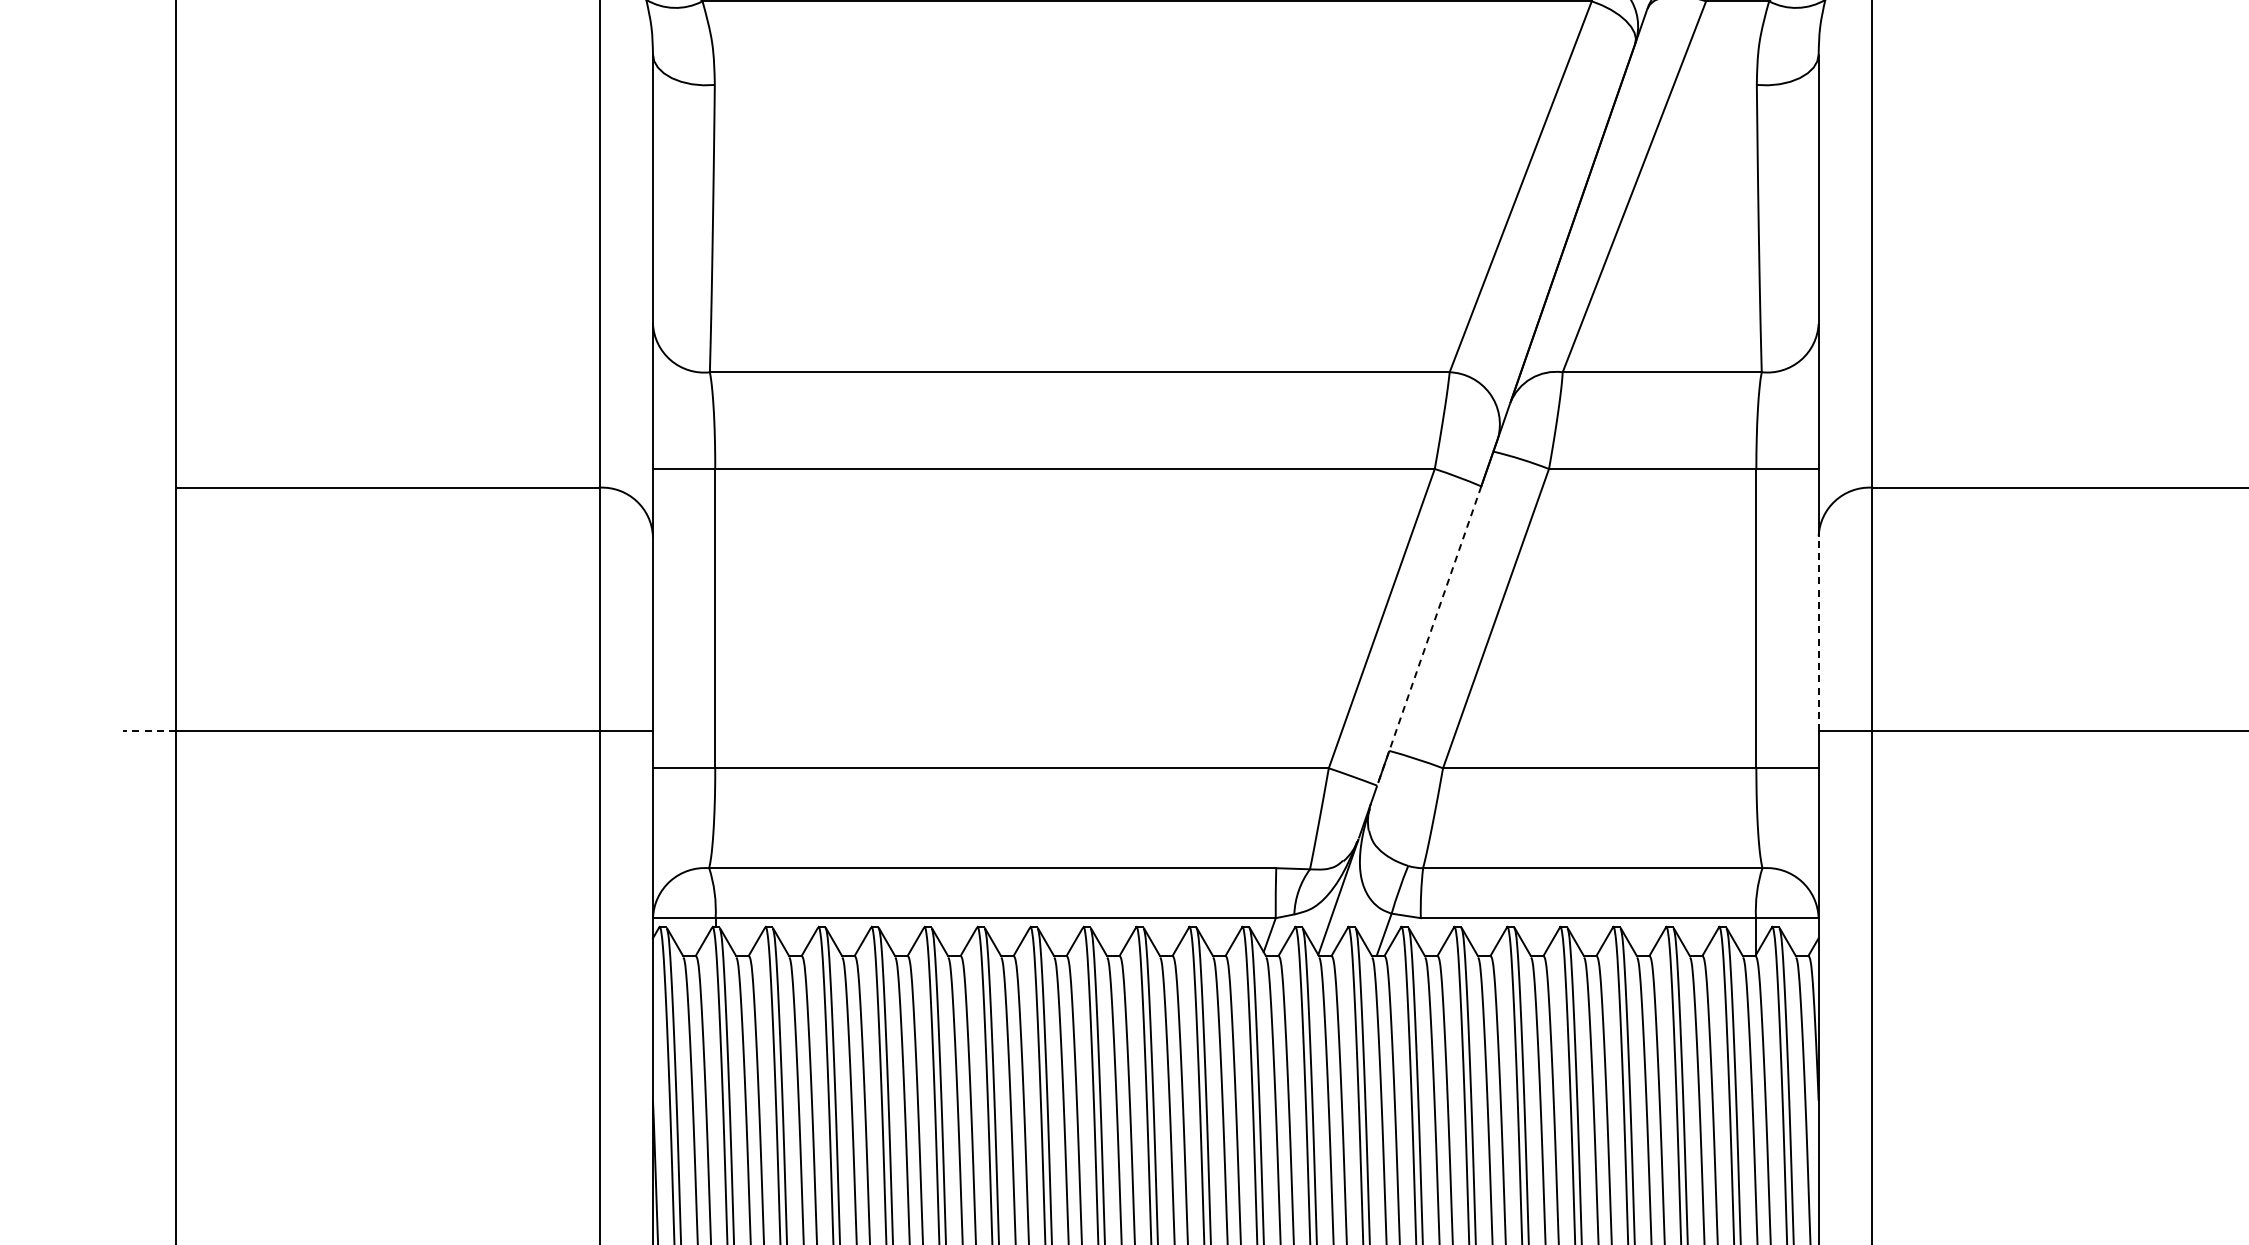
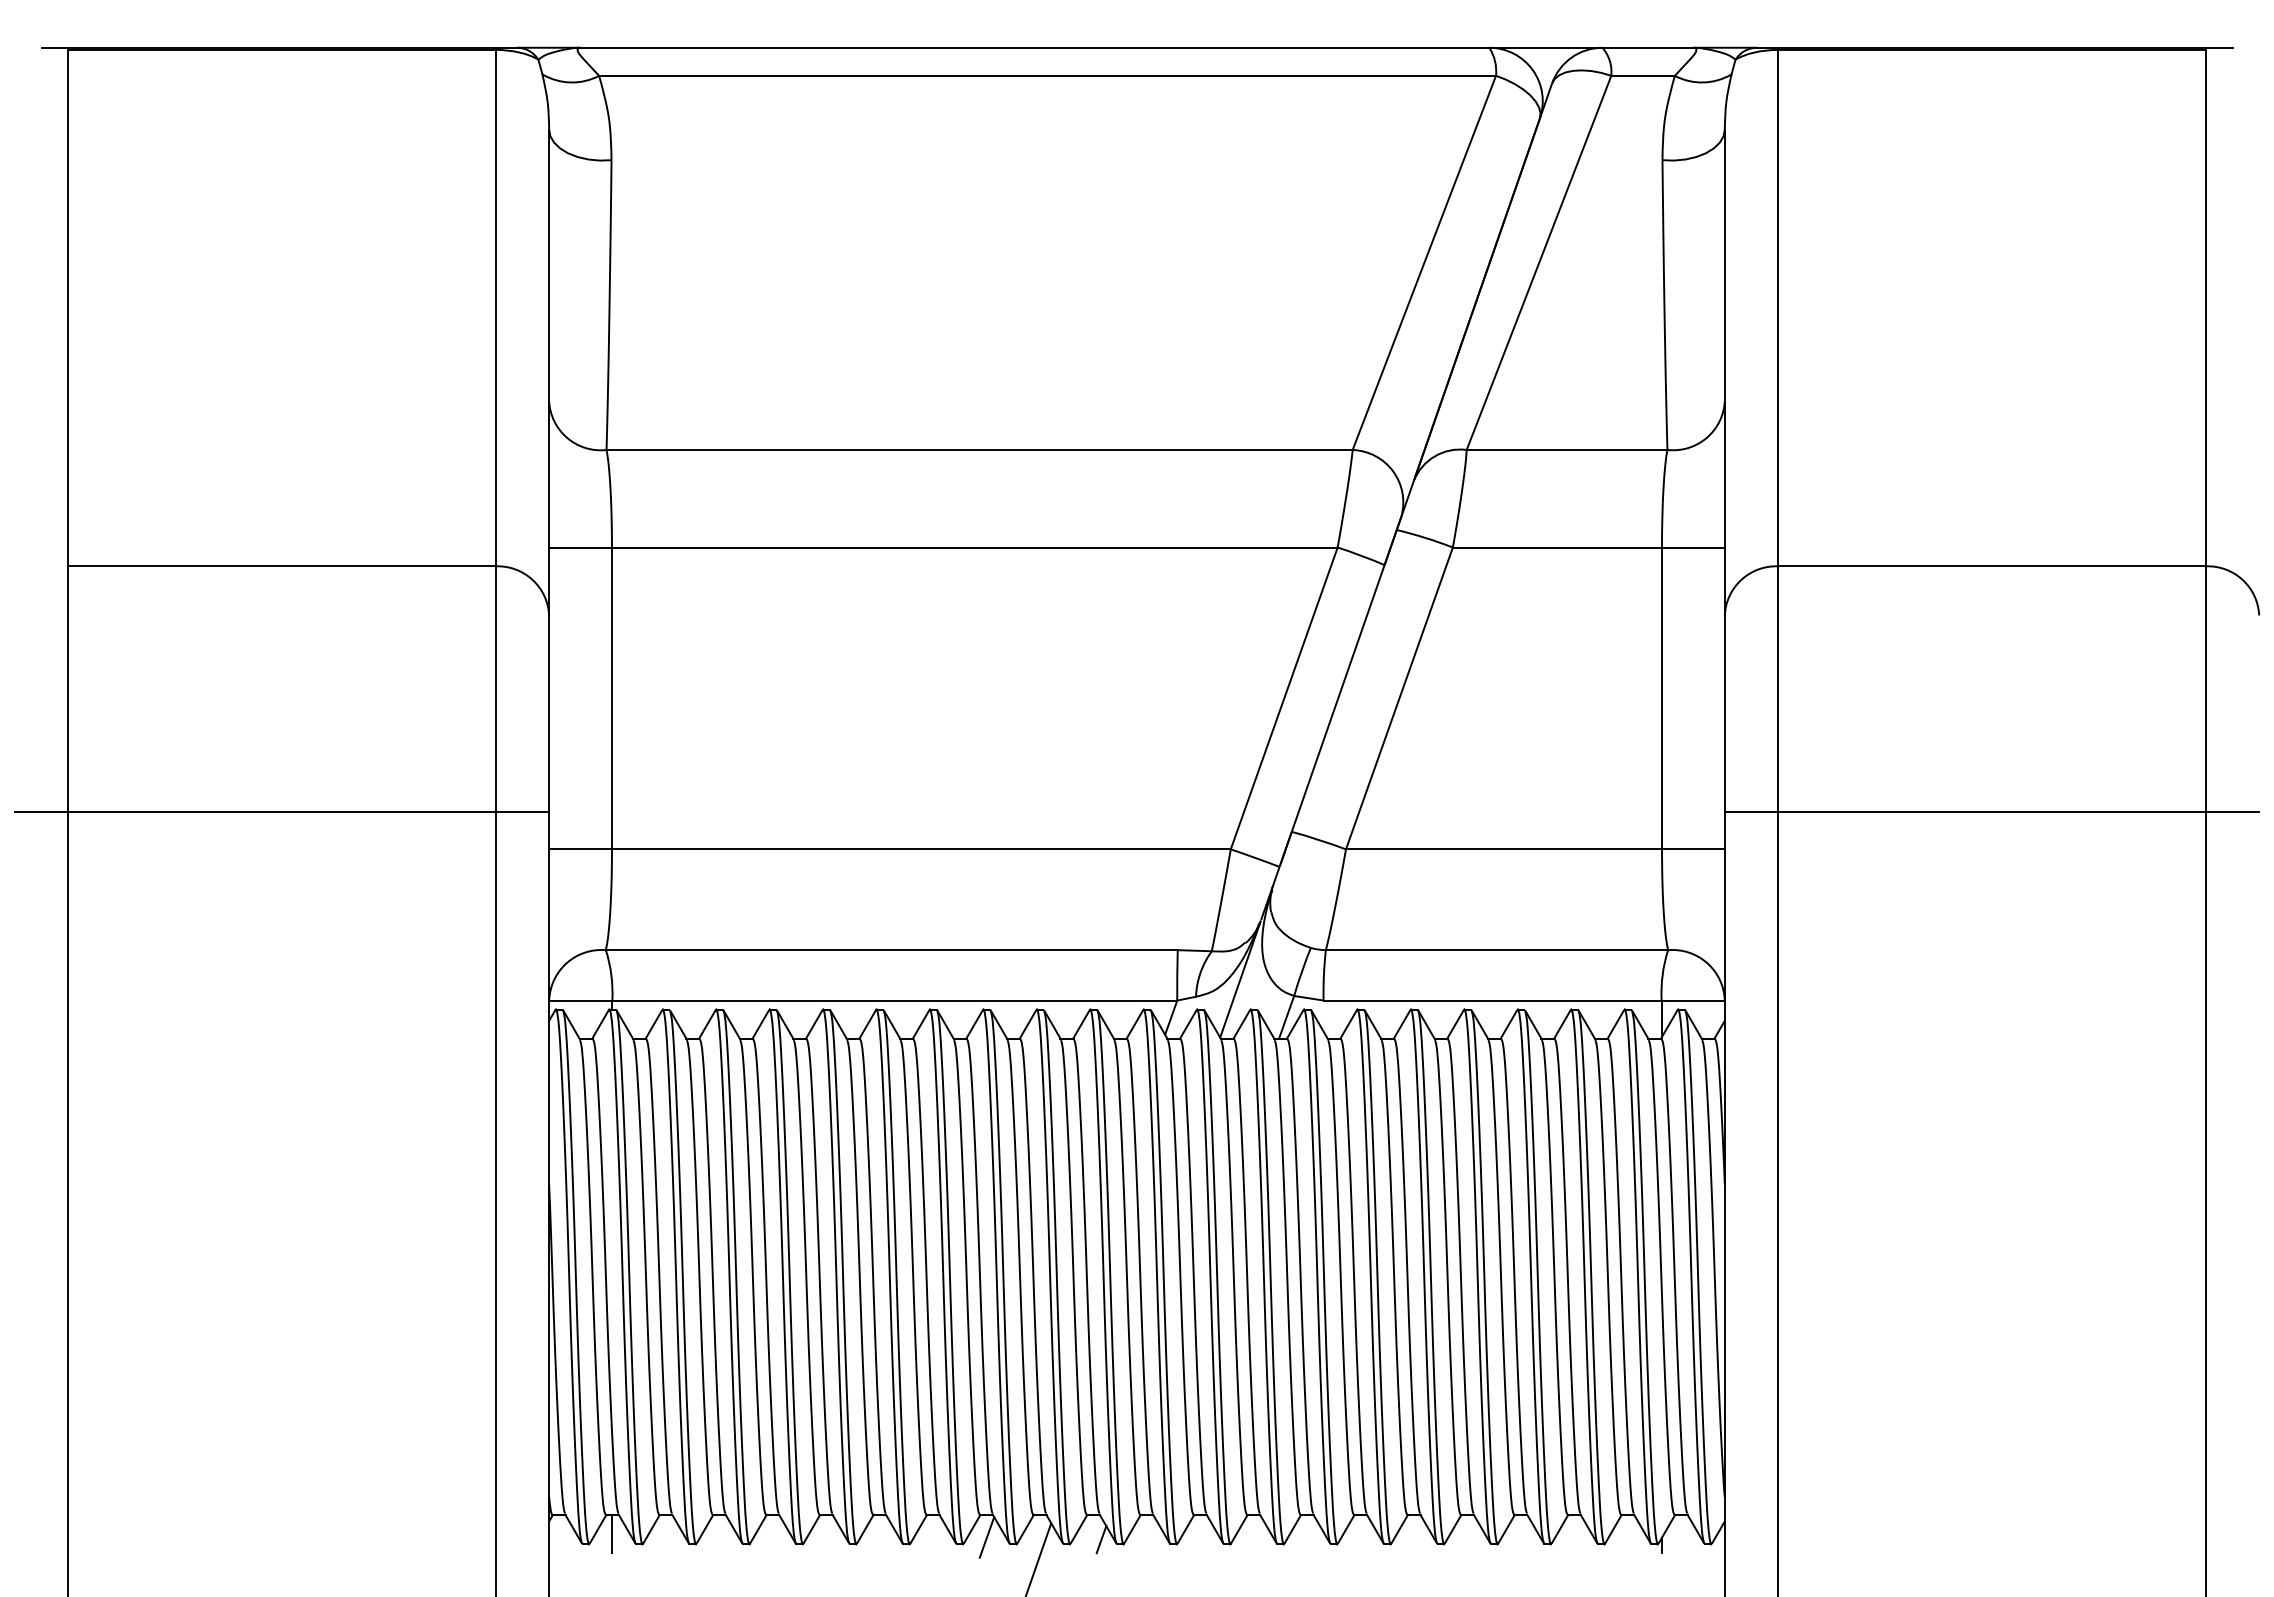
line: (1818, 633) -> (1724, 713), dashed -> solid
line: (1429, 635) -> (1332, 715), dashed -> solid
line: (149, 731) -> (41, 812), dashed -> solid

